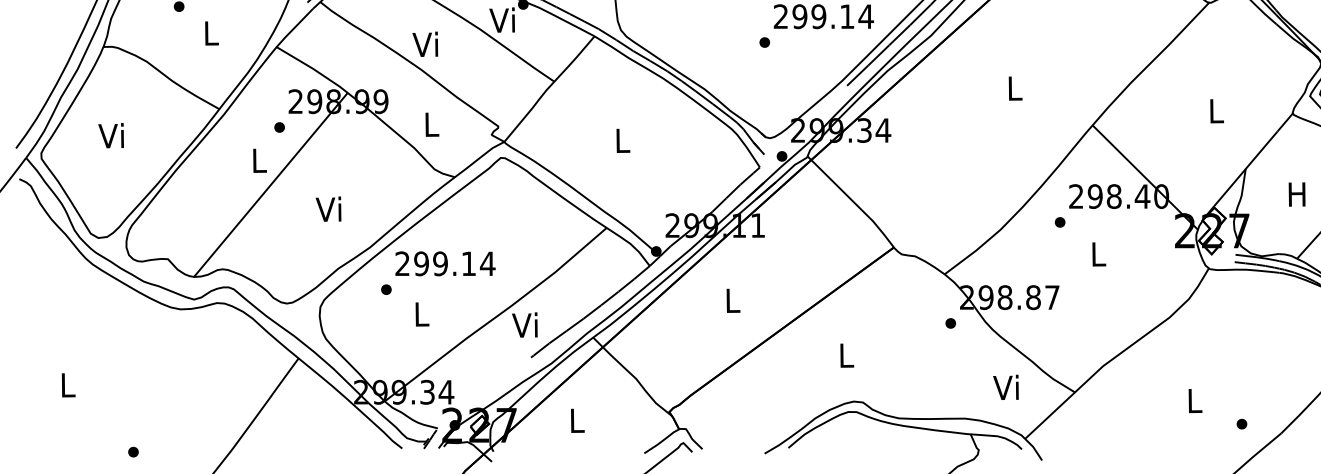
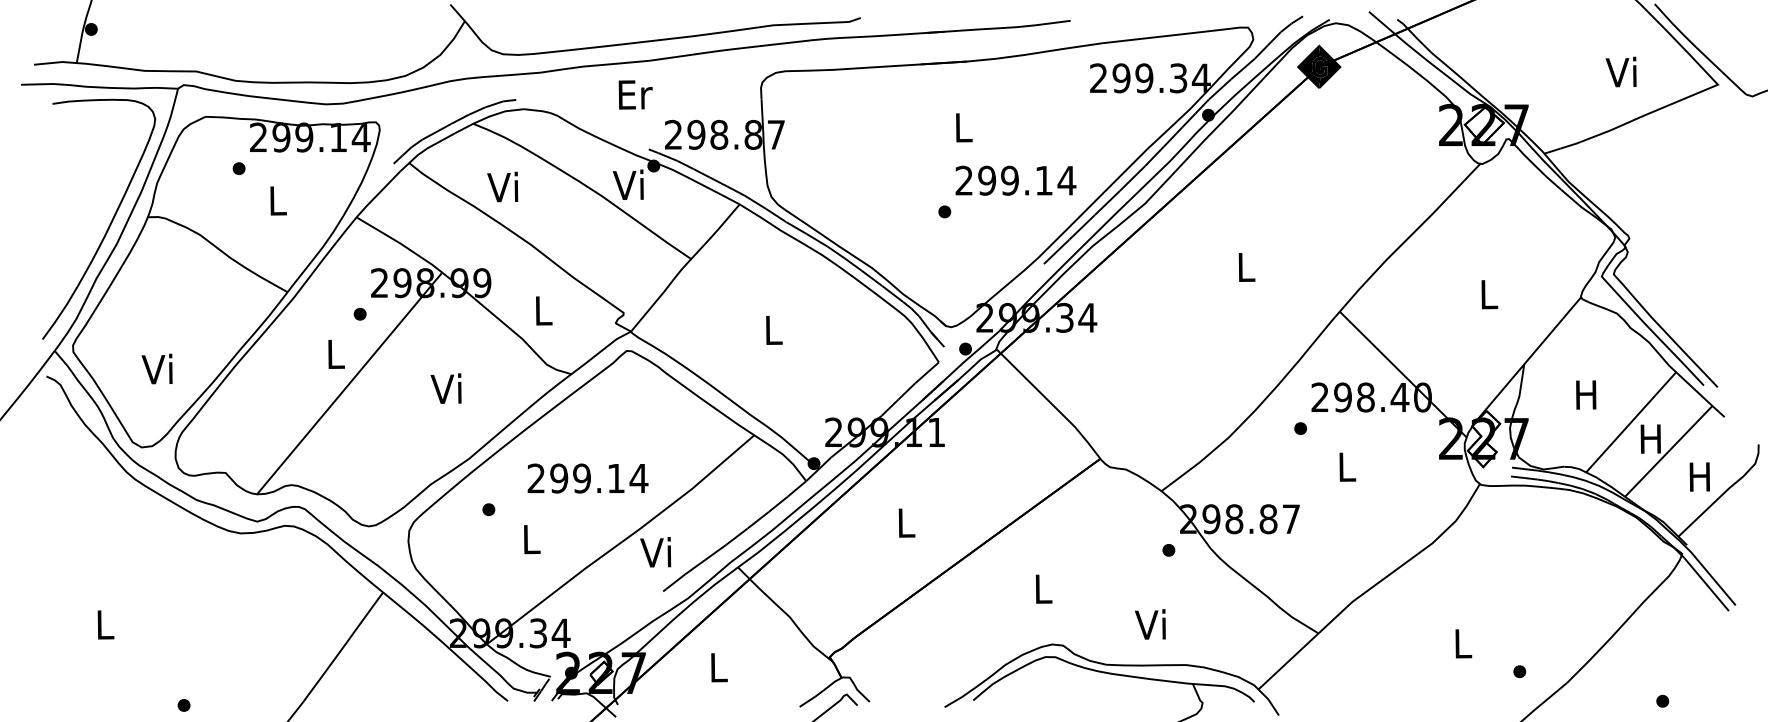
text: (425, 43) -> (502, 186), moved
text: (110, 135) -> (156, 368), moved
text: (328, 209) -> (445, 388), moved
text: (445, 263) -> (587, 478), moved
text: (1006, 387) -> (1150, 624), moved

